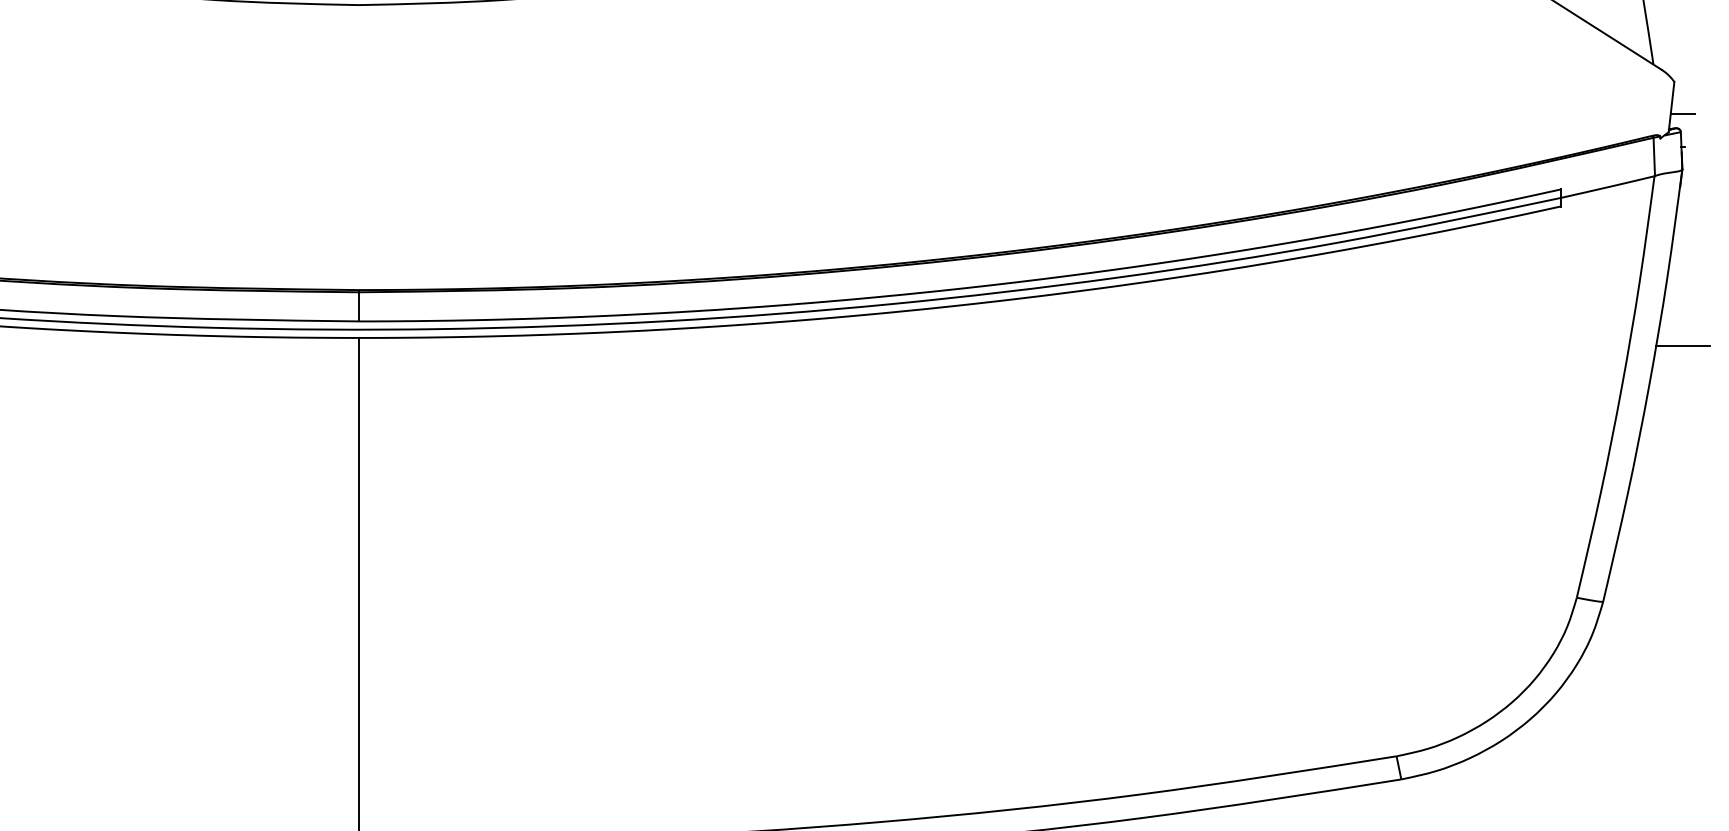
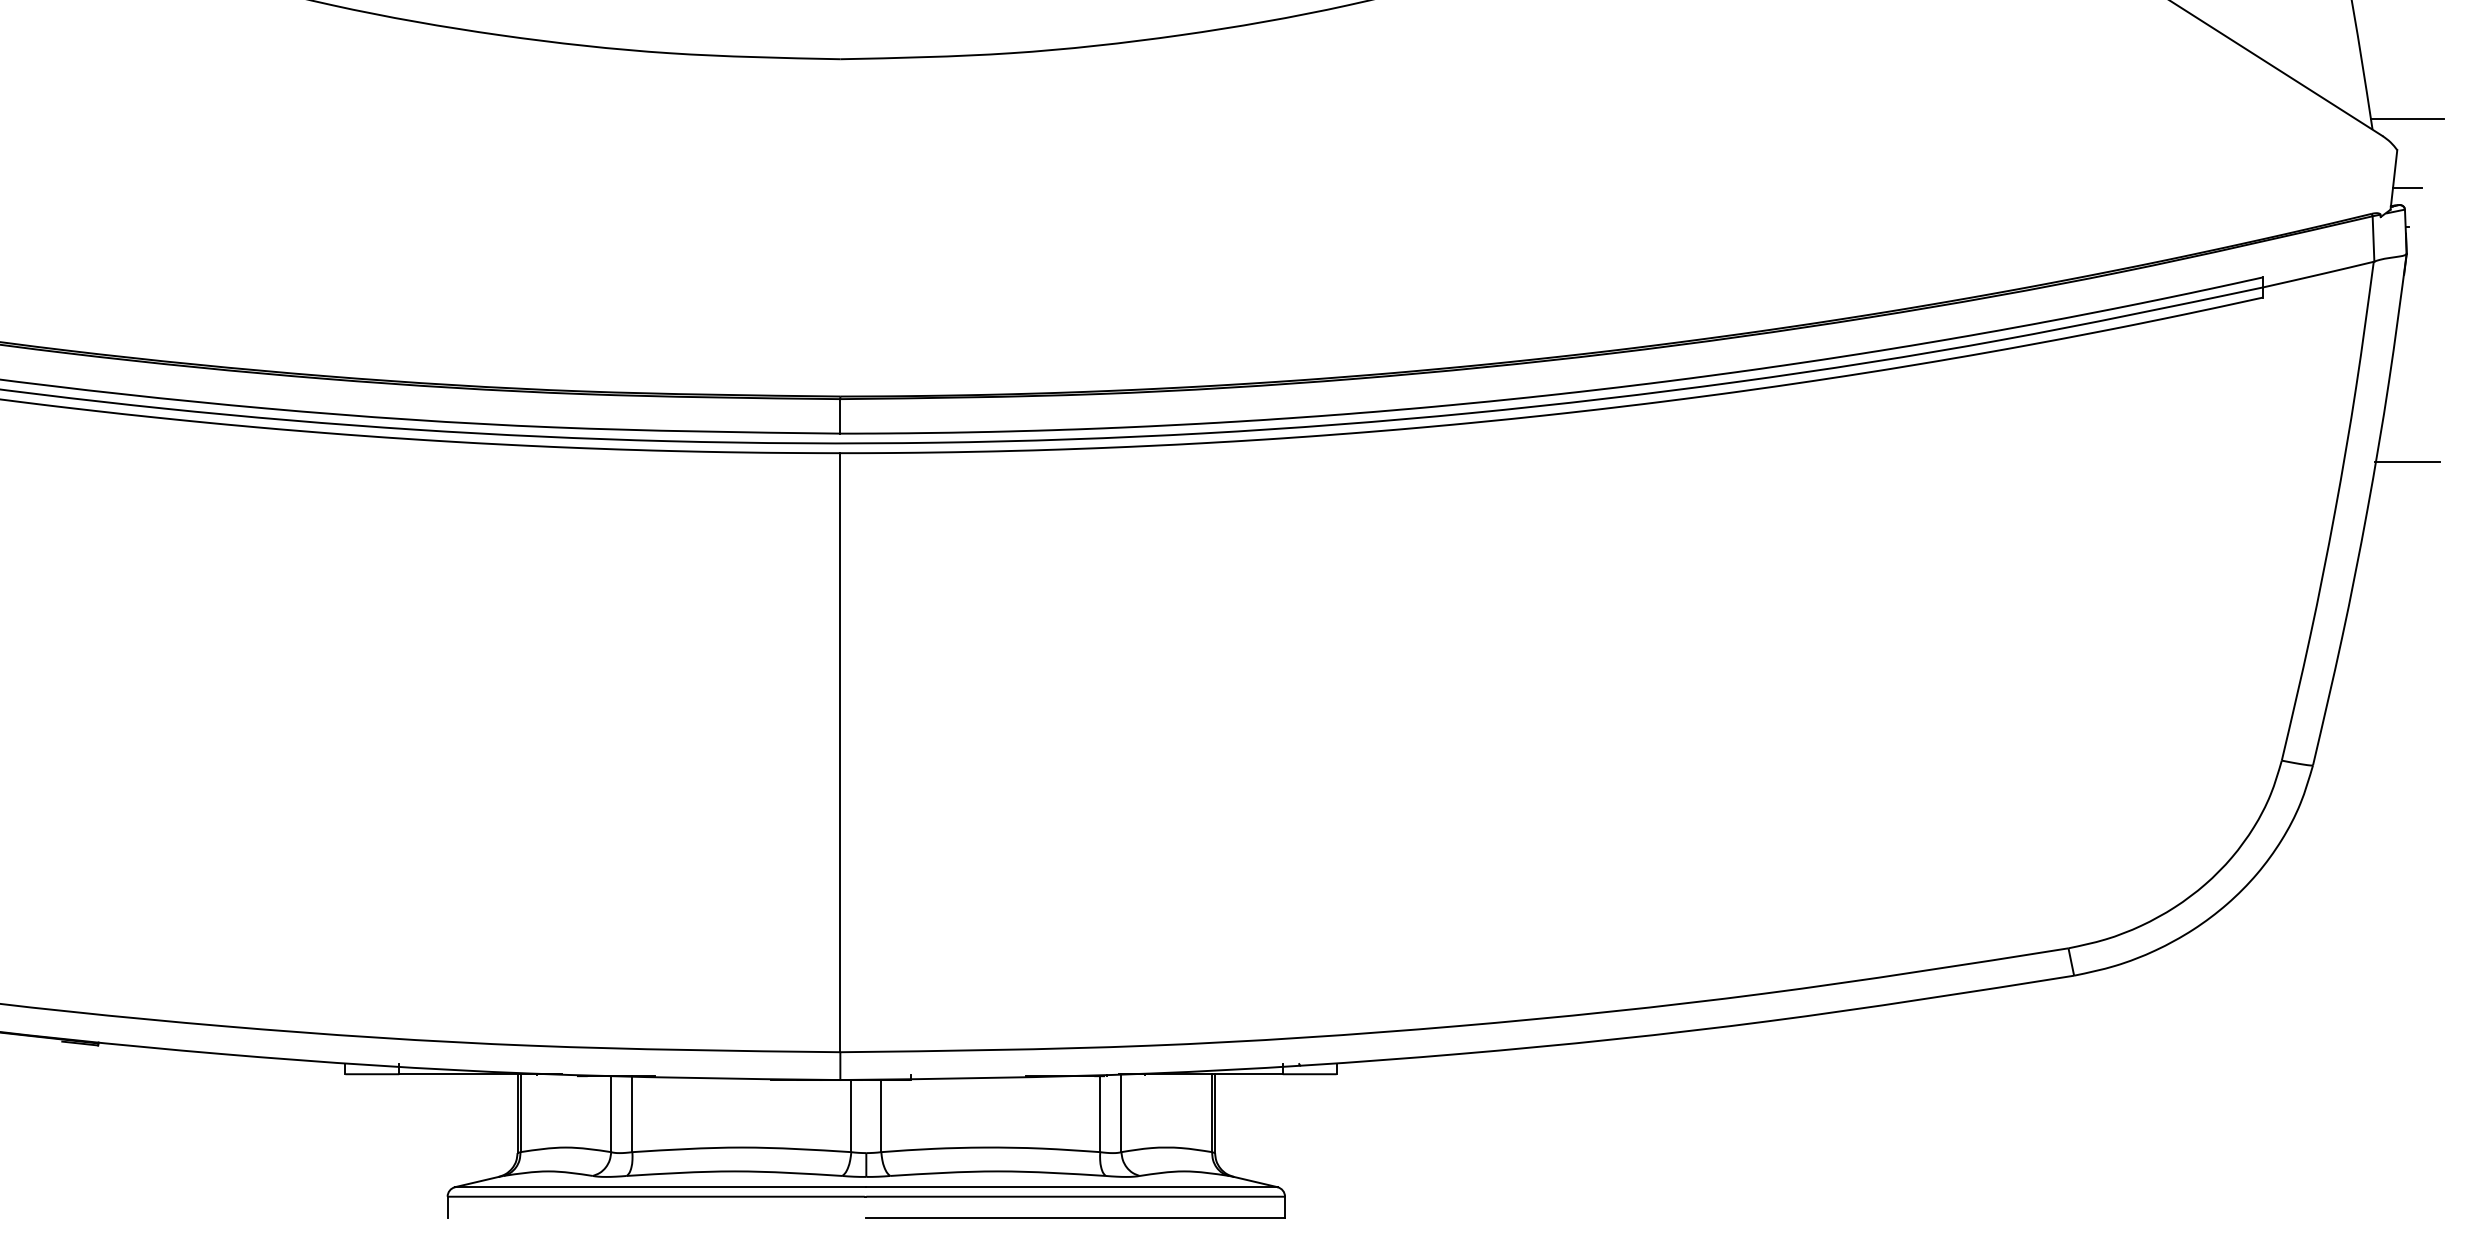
line: (1683, 55) -> (2407, 118), added

